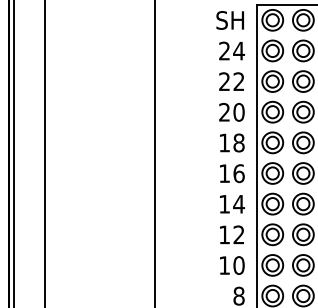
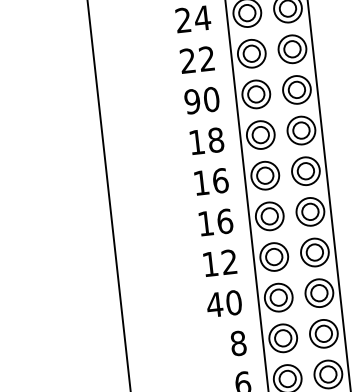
text: (224, 112) -> (192, 101), 20 -> 90
text: (238, 203) -> (224, 220), 14 -> 16
text: (224, 265) -> (214, 304), 10 -> 40

